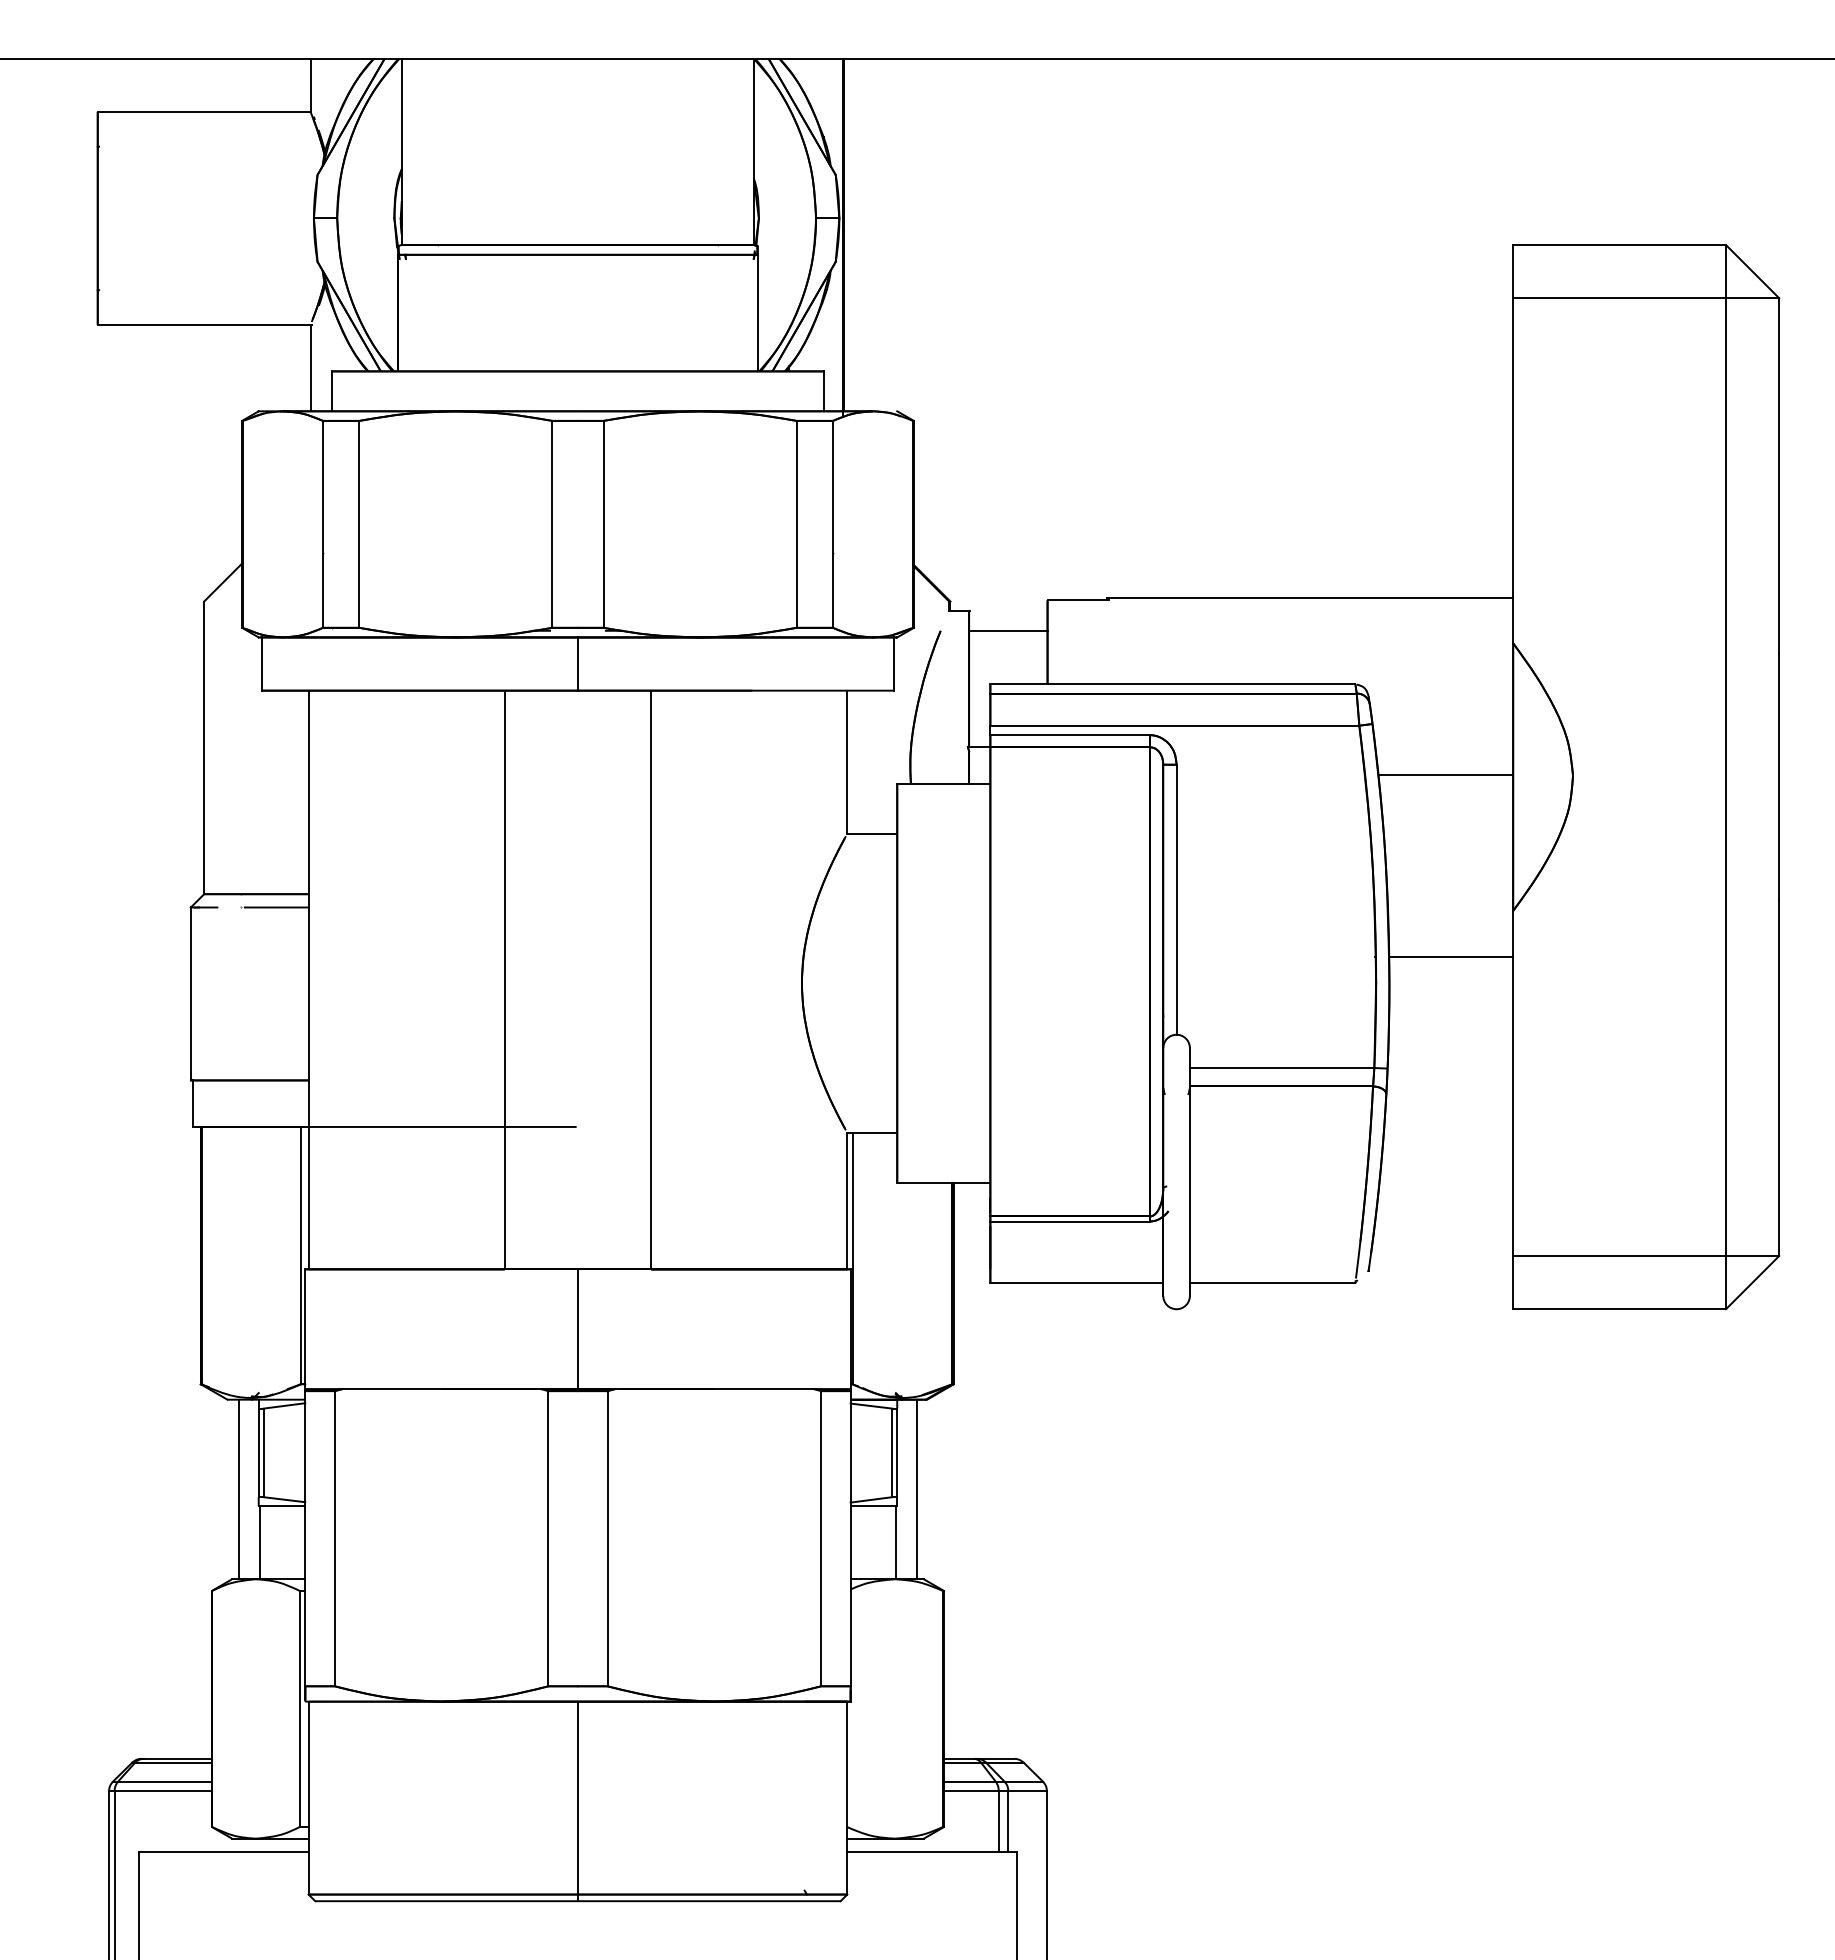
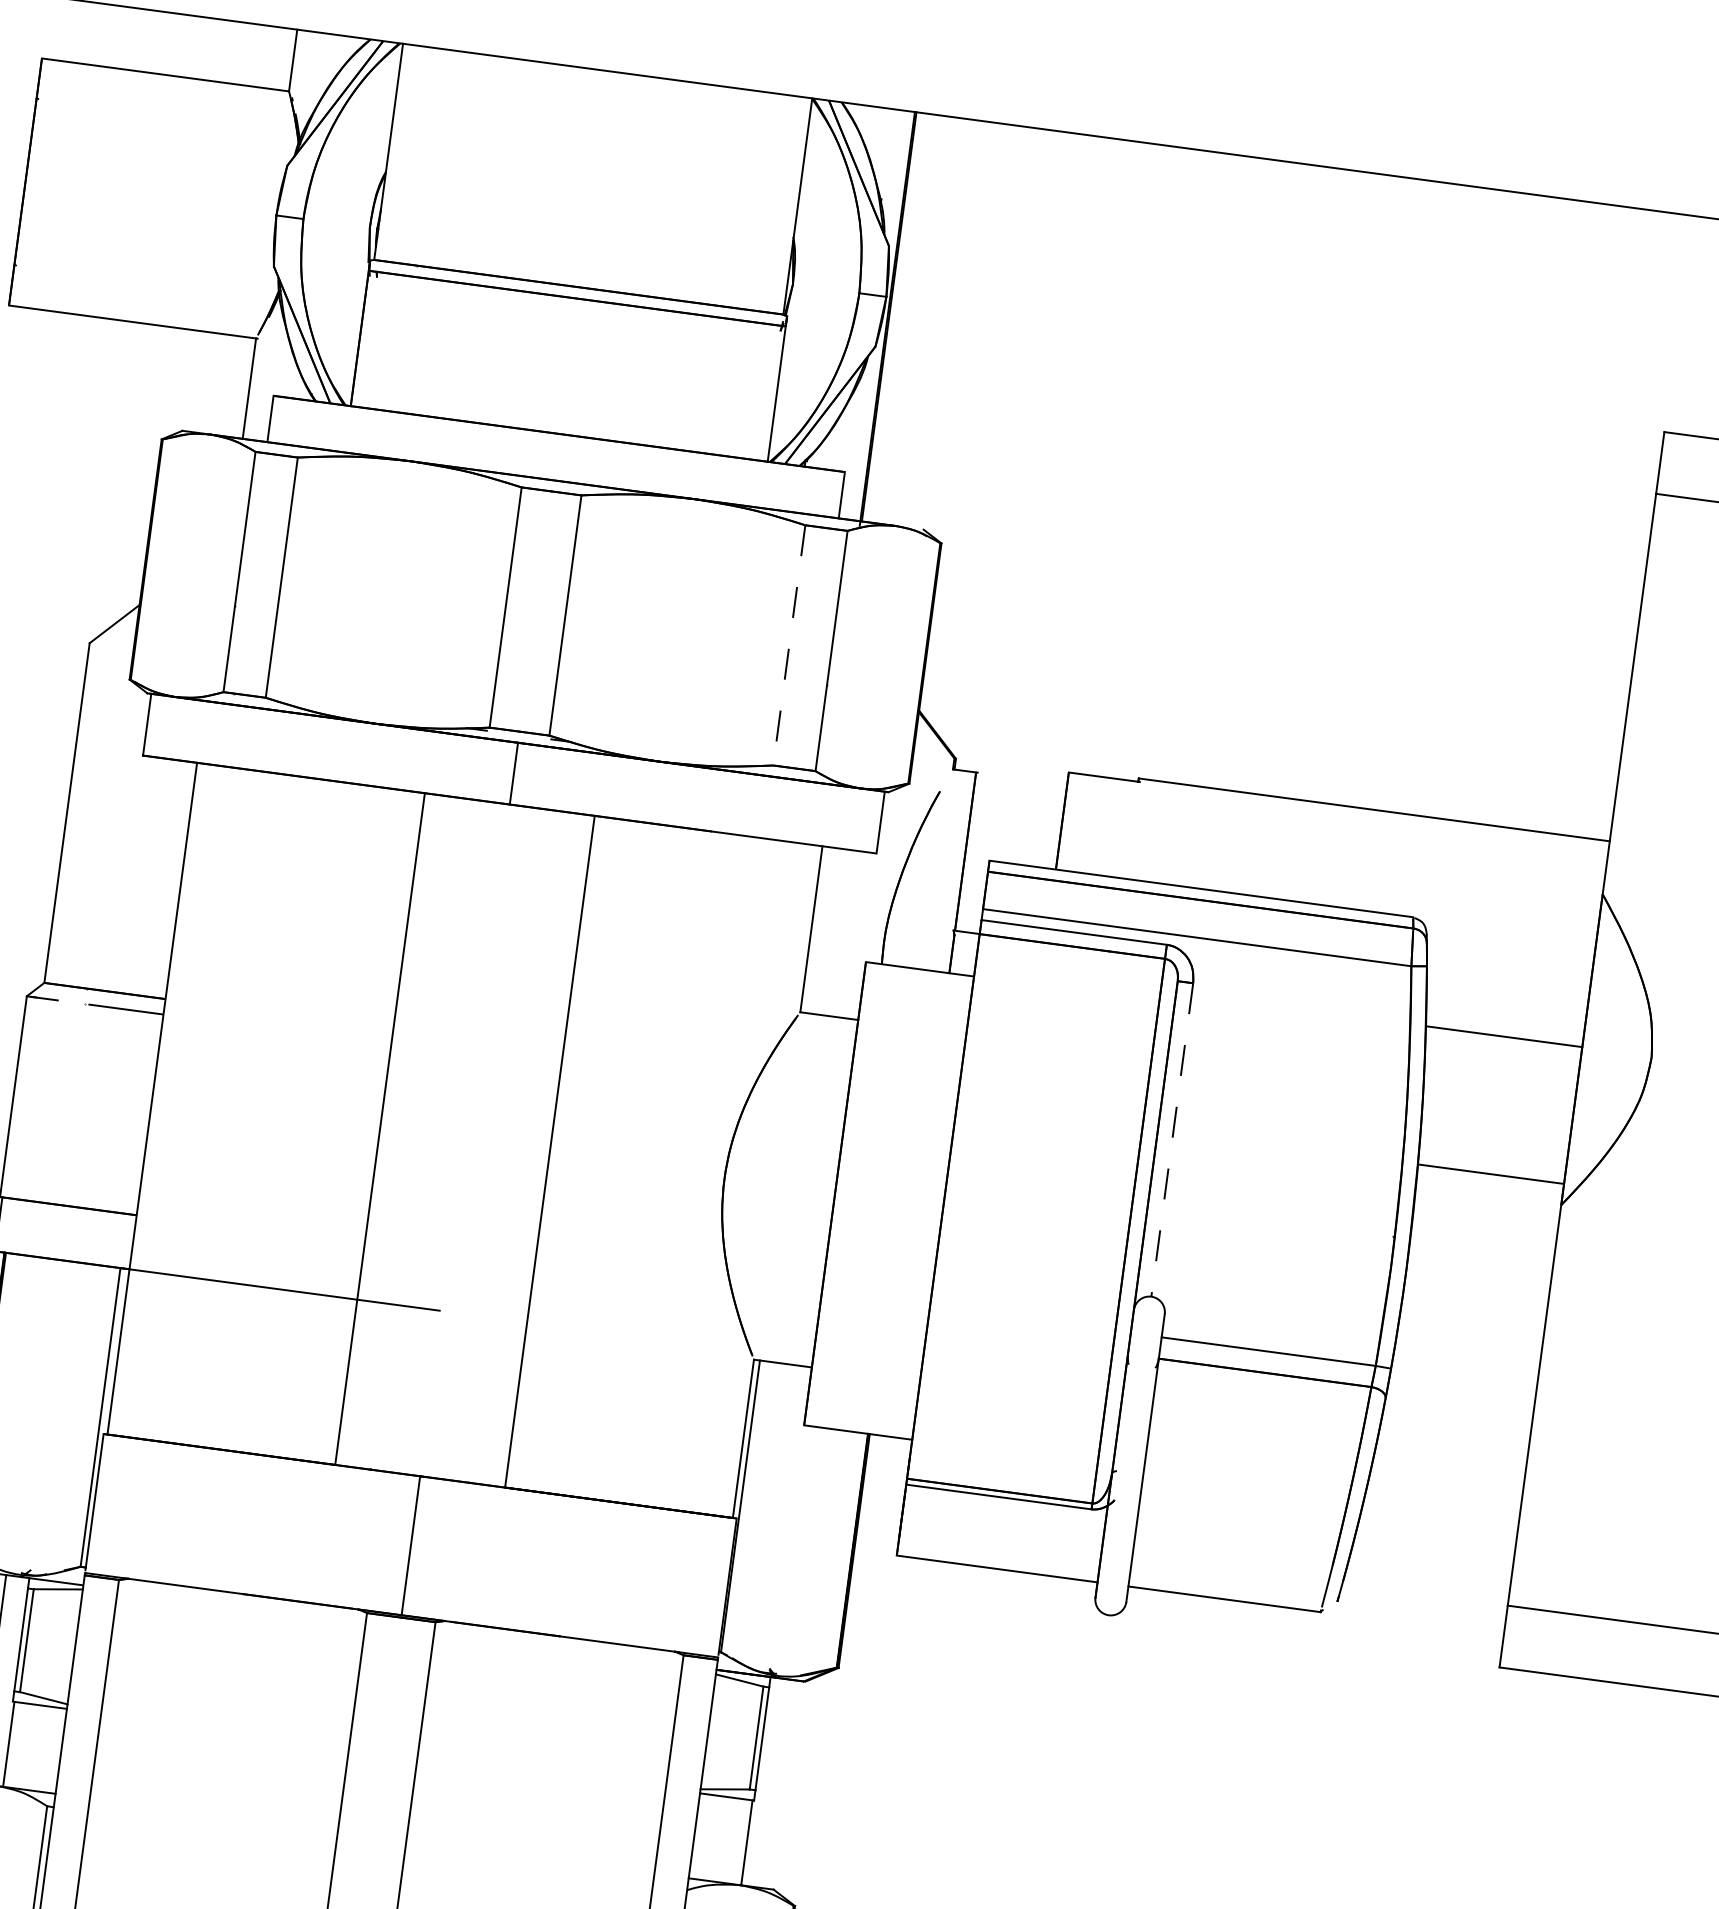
line: (796, 524) -> (789, 645), solid -> dashed
line: (1008, 630) -> (1018, 801), removed
line: (1176, 900) -> (1172, 1140), solid -> dashed
line: (1450, 956) -> (1491, 1173), moved
line: (917, 1489) -> (780, 1784), removed

